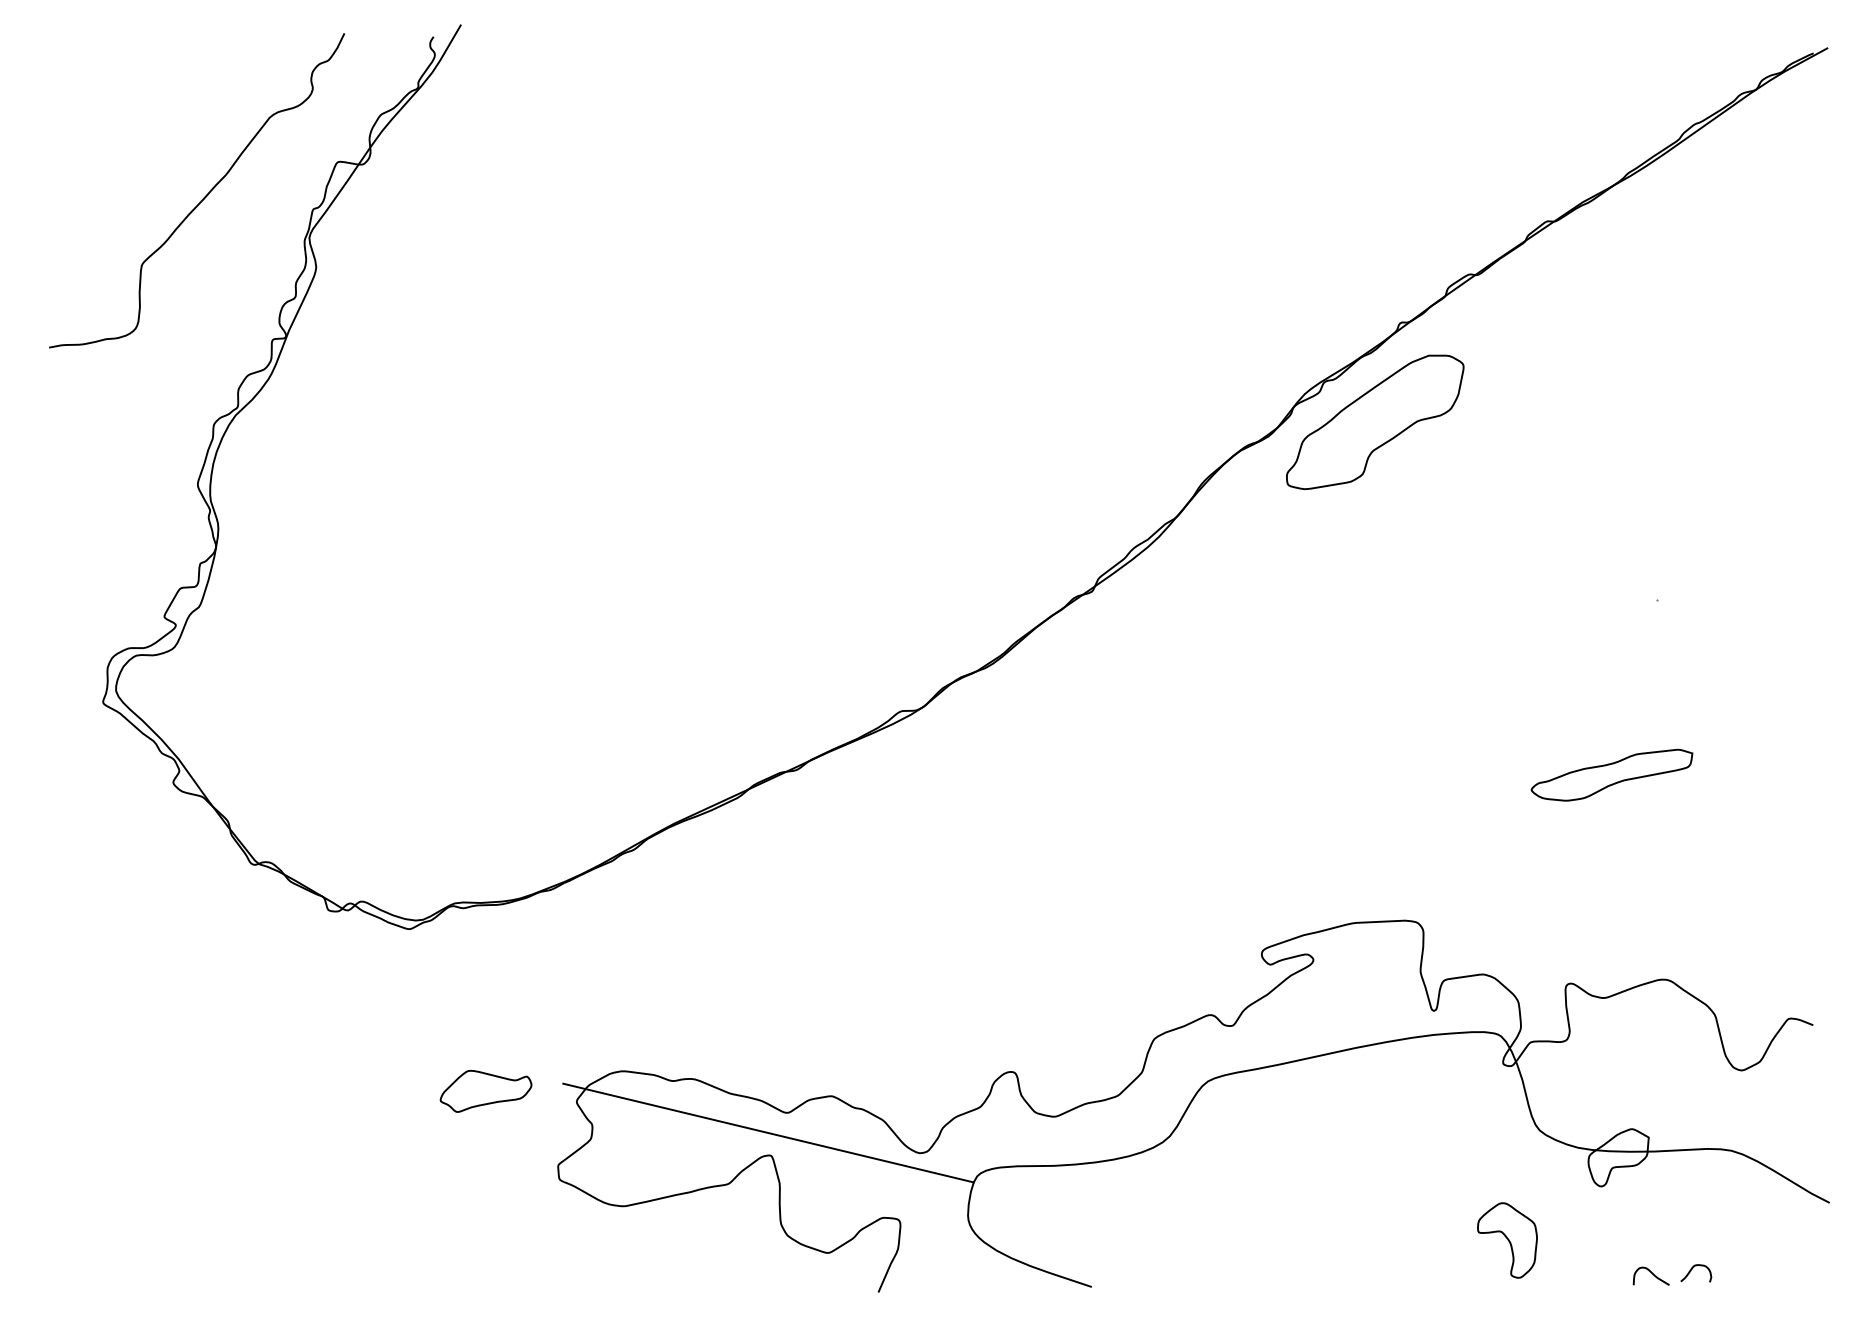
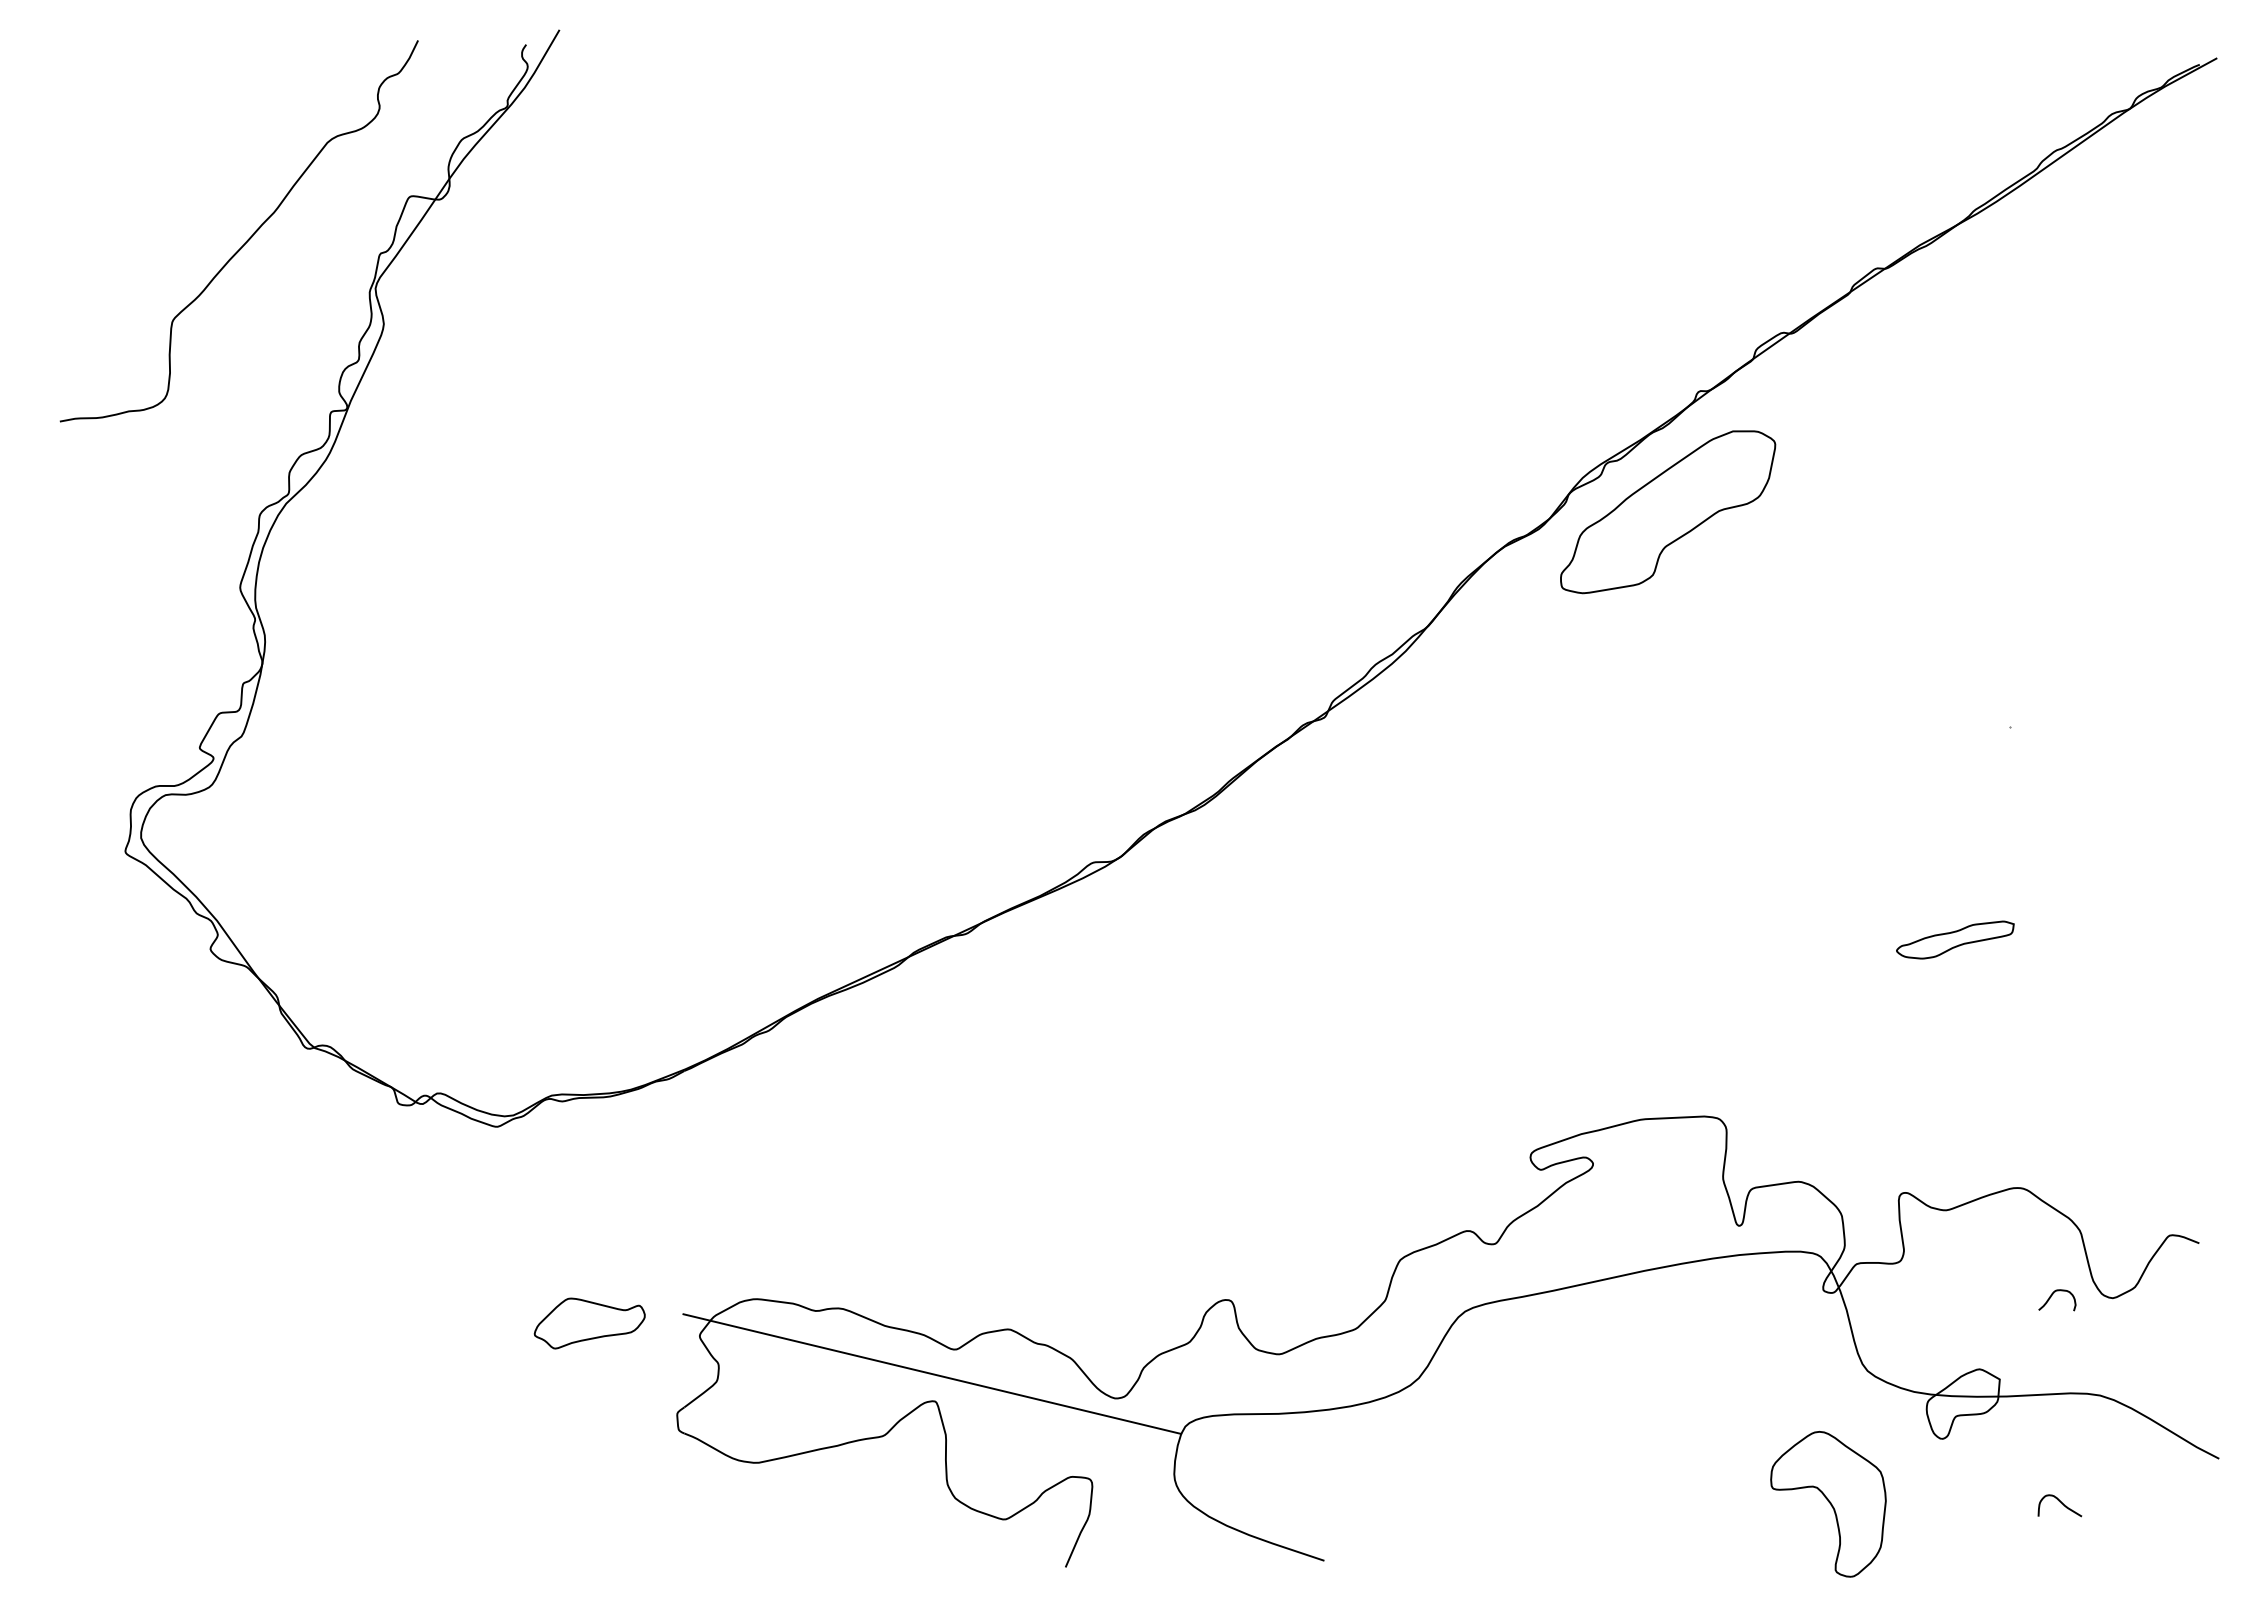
part: (1612, 774) -> (1955, 939), size x0.6
part: (1507, 1240) -> (1828, 1504), size x1.6
curve: (1691, 1271) -> (2051, 1297), moved
curve: (1652, 1274) -> (2061, 1503), moved

